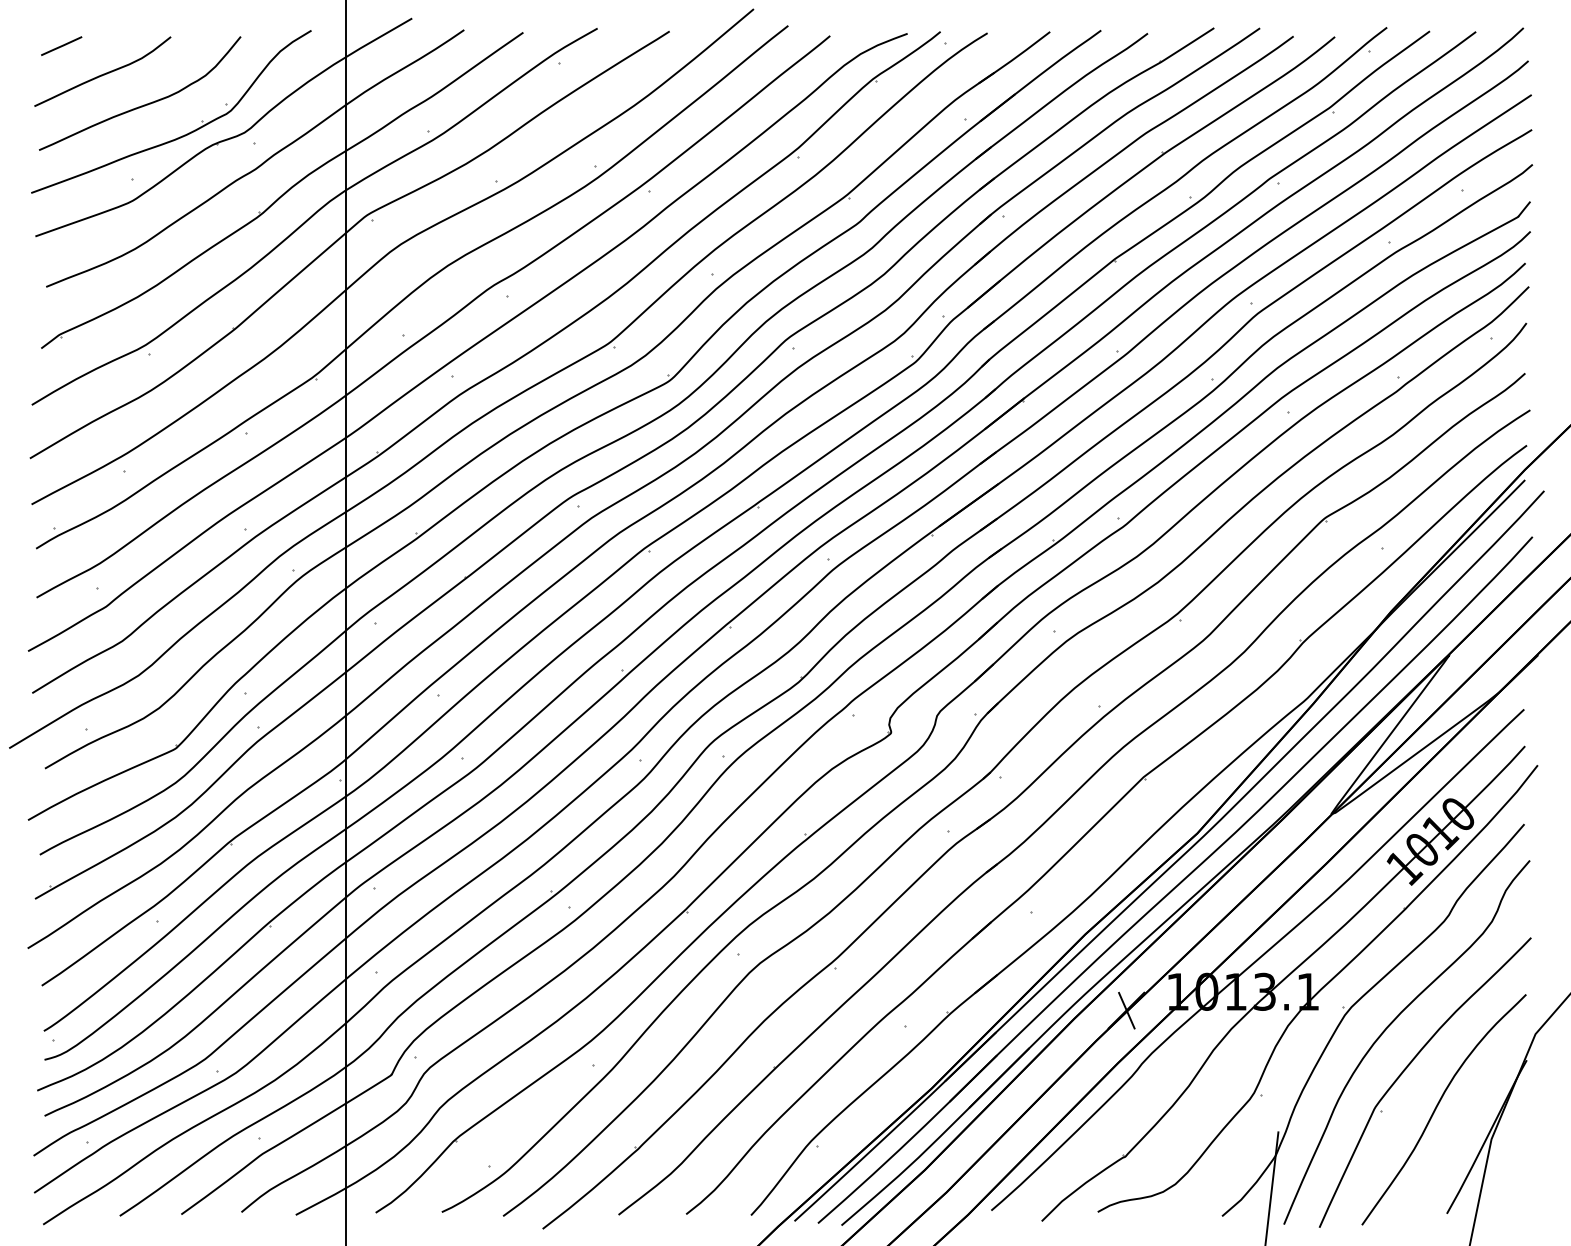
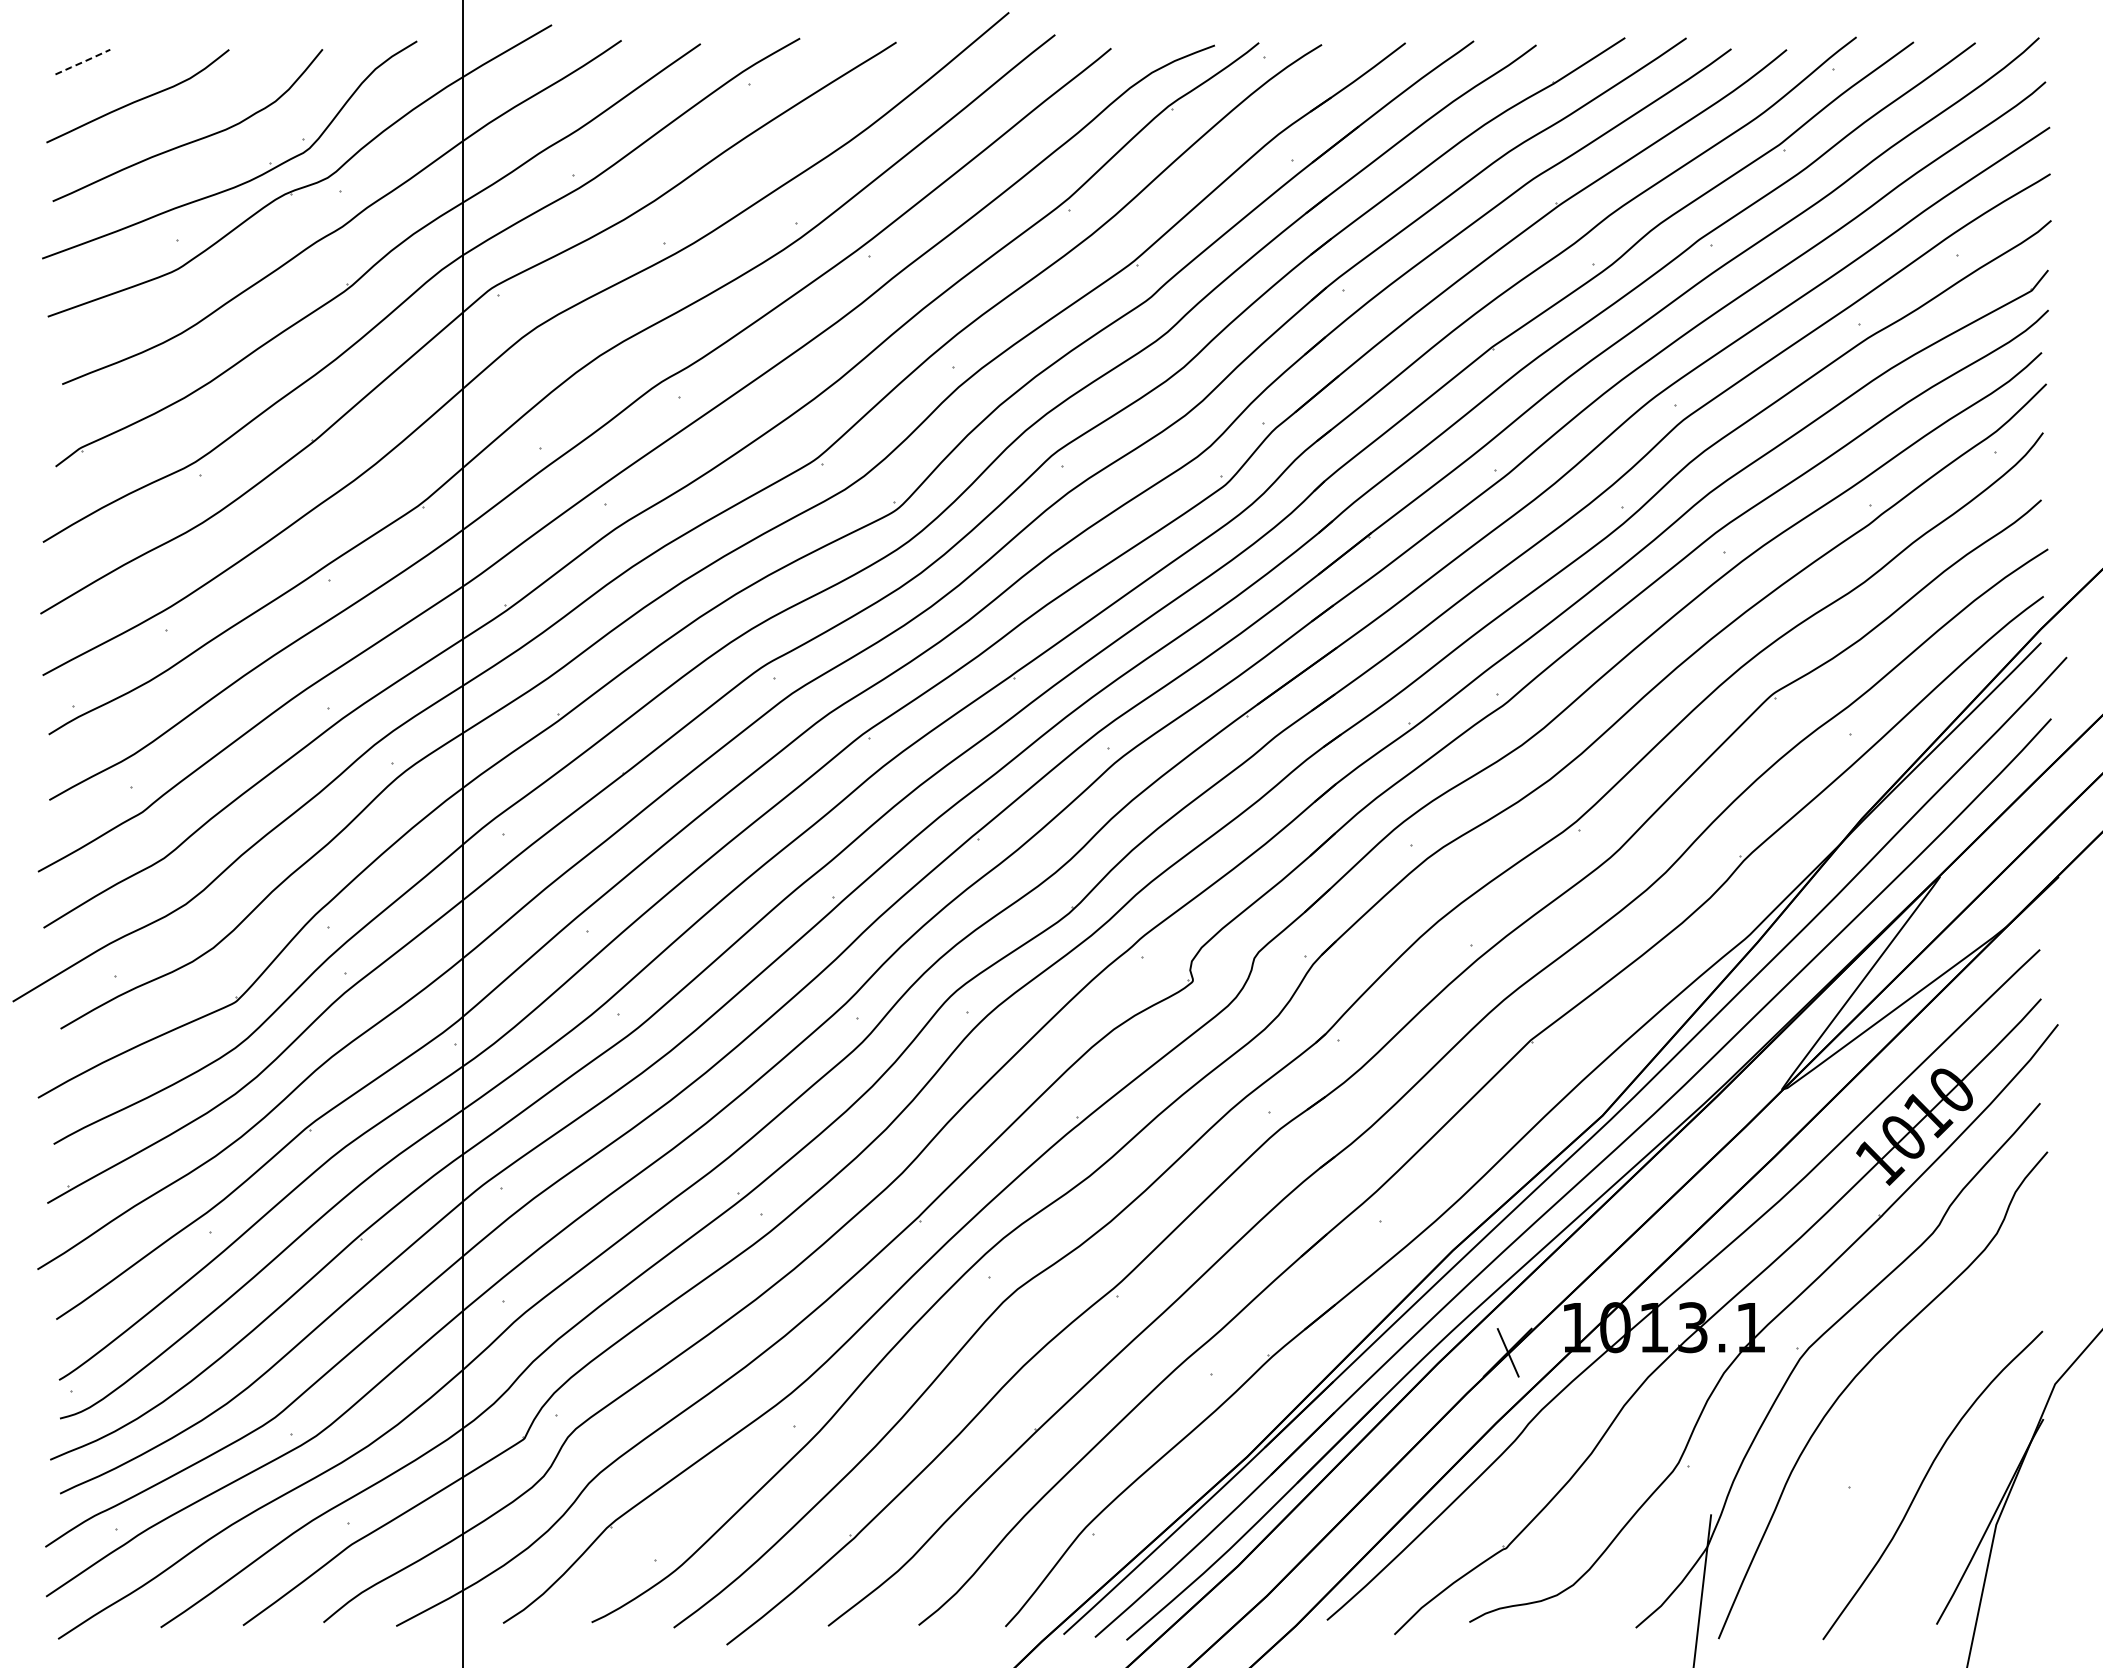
line: (61, 46) -> (82, 62), solid -> dashed
curve: (1408, 1067) -> (1884, 1428), removed

